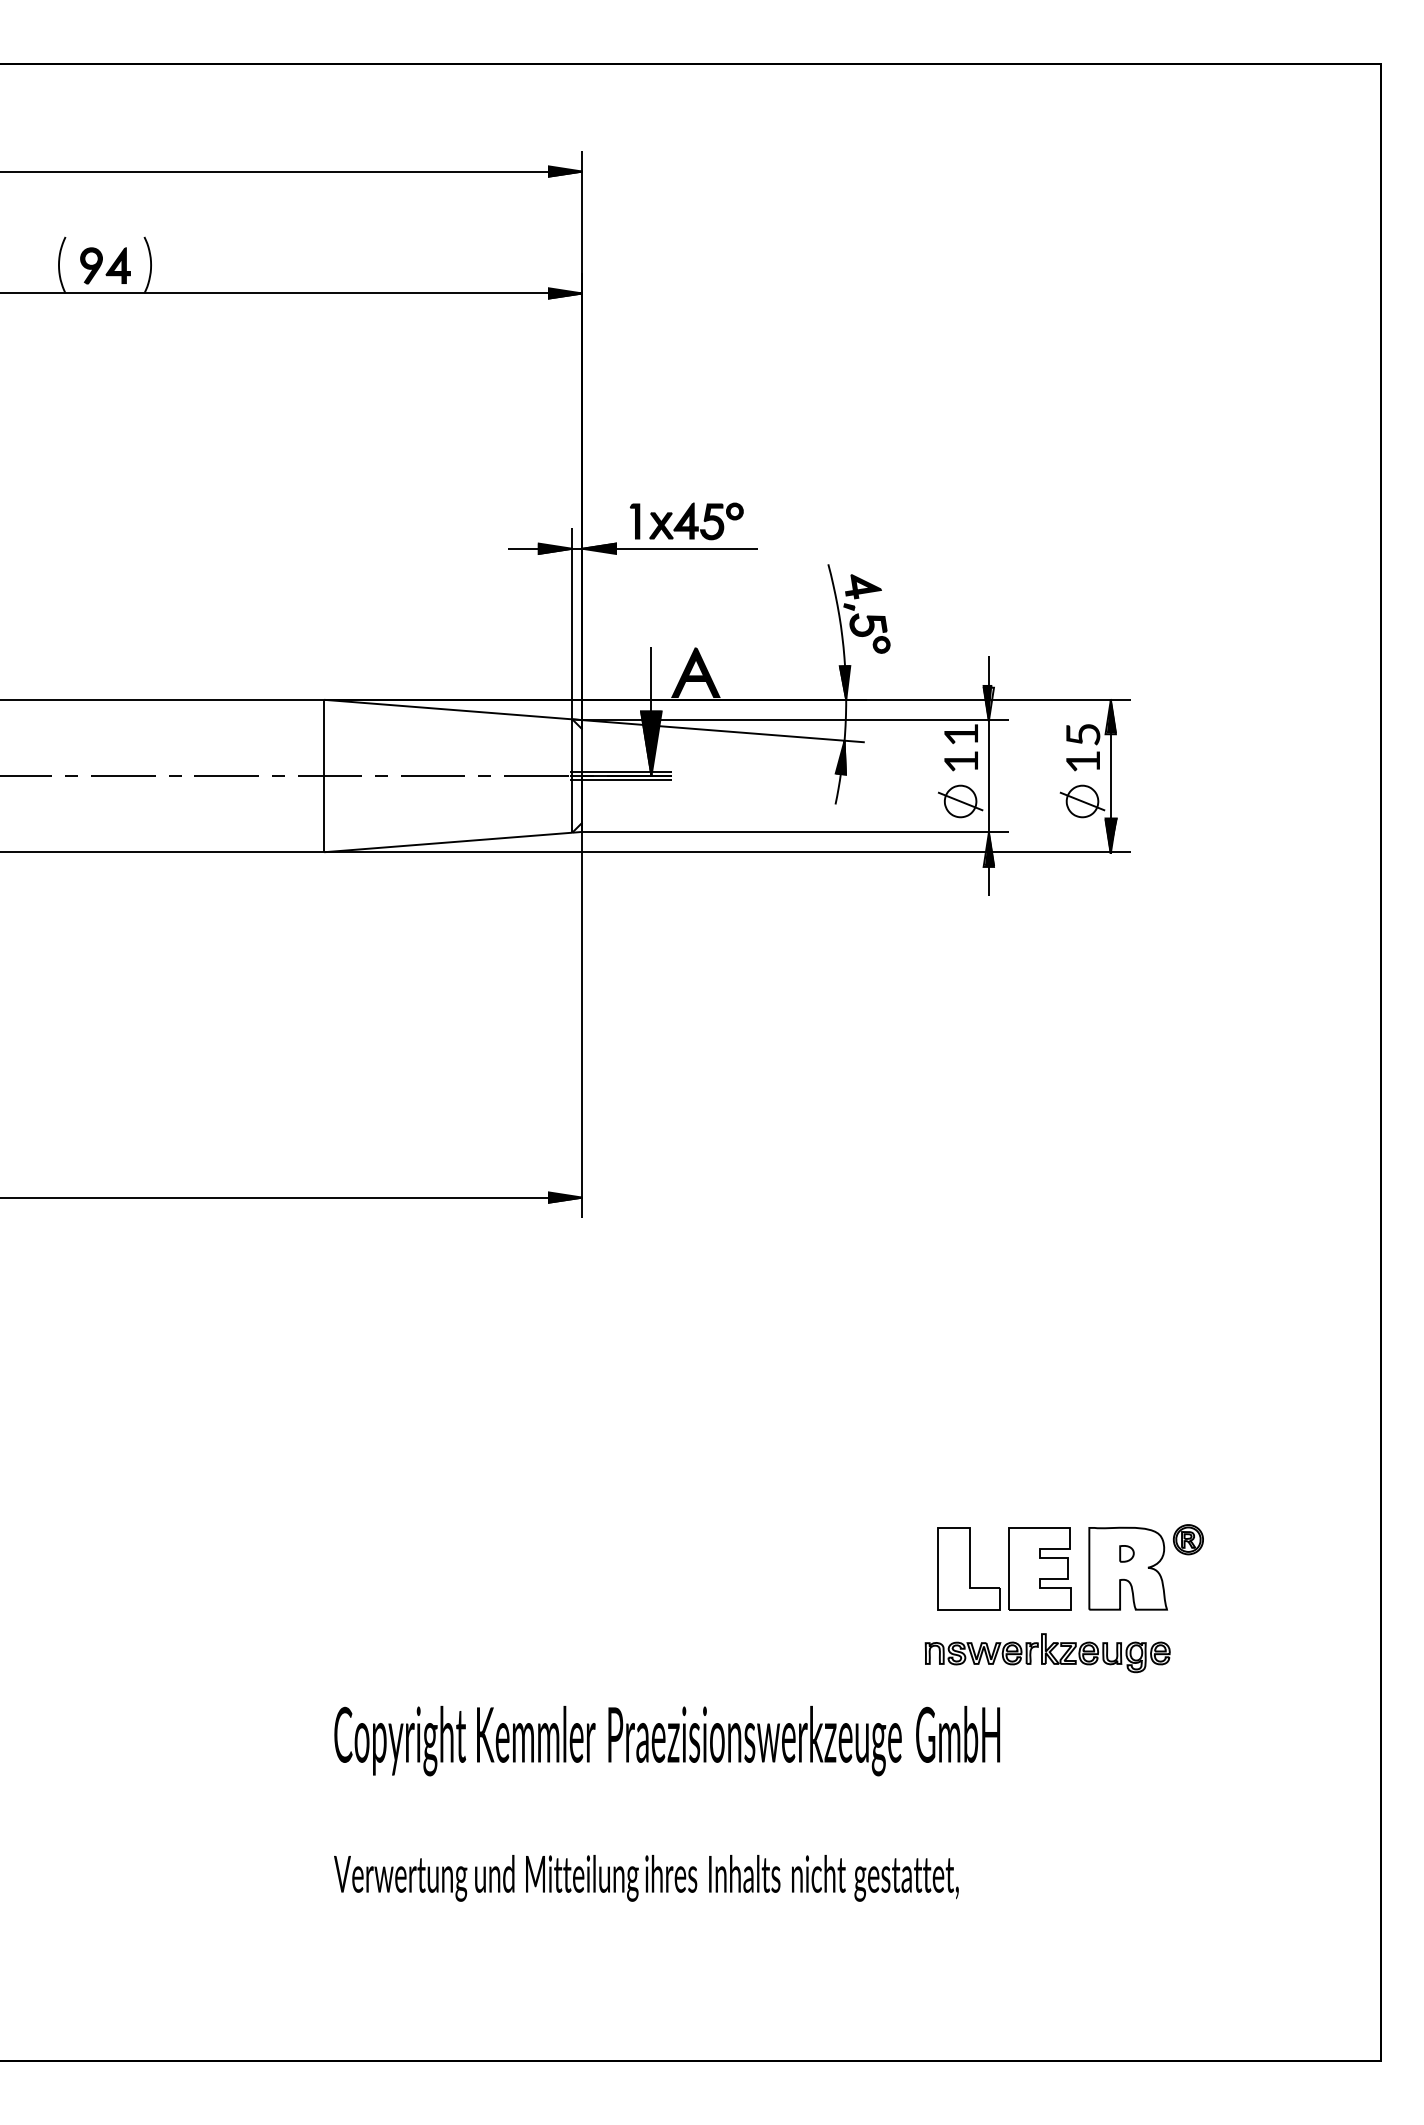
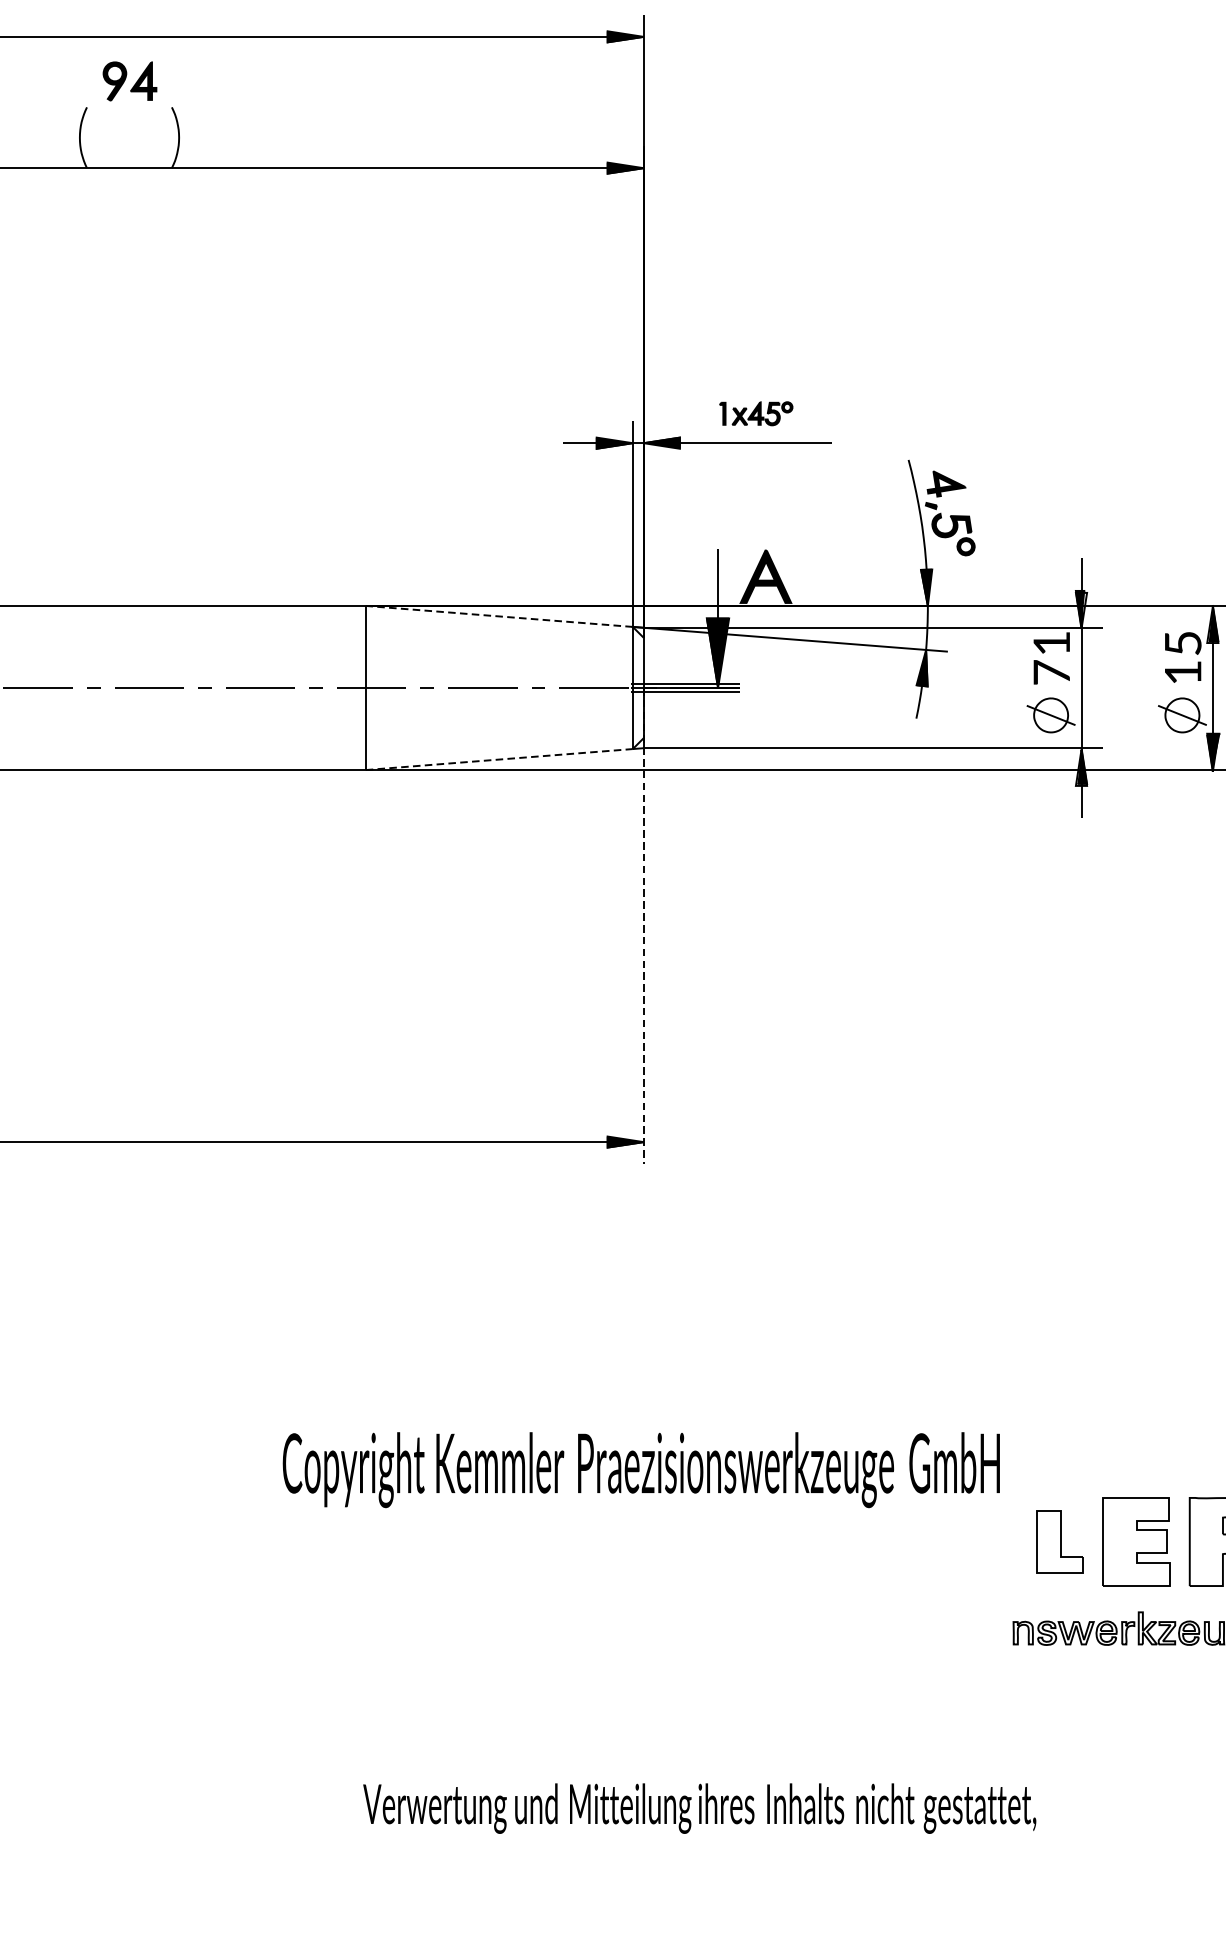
part: (105, 265) -> (129, 80), moved
part: (686, 521) -> (755, 413), size x0.6
line: (447, 709) -> (498, 616), solid -> dashed
text: (960, 761) -> (1050, 672), 11 -> 71
line: (448, 842) -> (499, 759), solid -> dashed
line: (582, 996) -> (643, 925), solid -> dashed
part: (968, 1568) -> (1059, 1541), size x0.7
text: (666, 1741) -> (640, 1470), moved
text: (646, 1878) -> (699, 1808), moved

